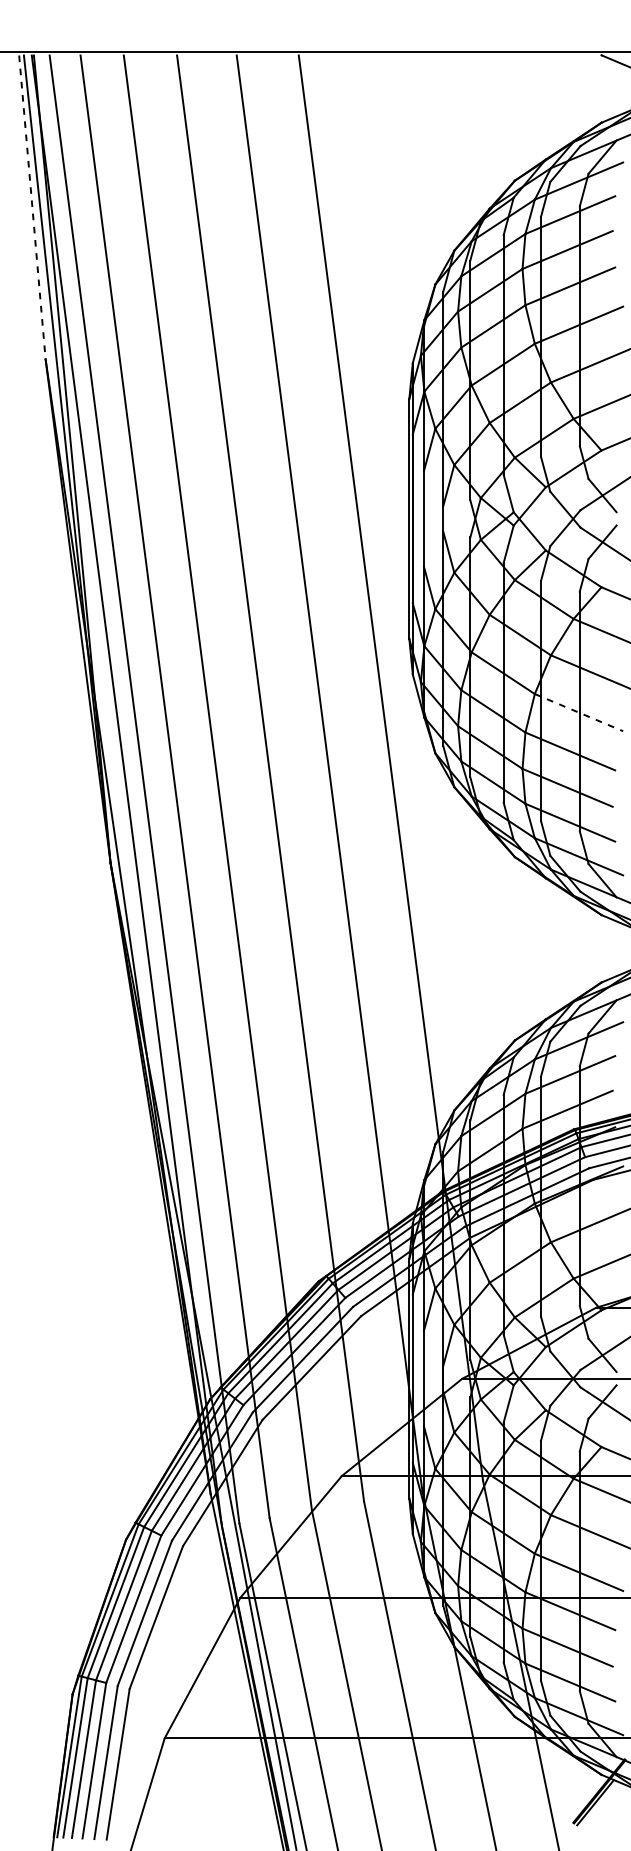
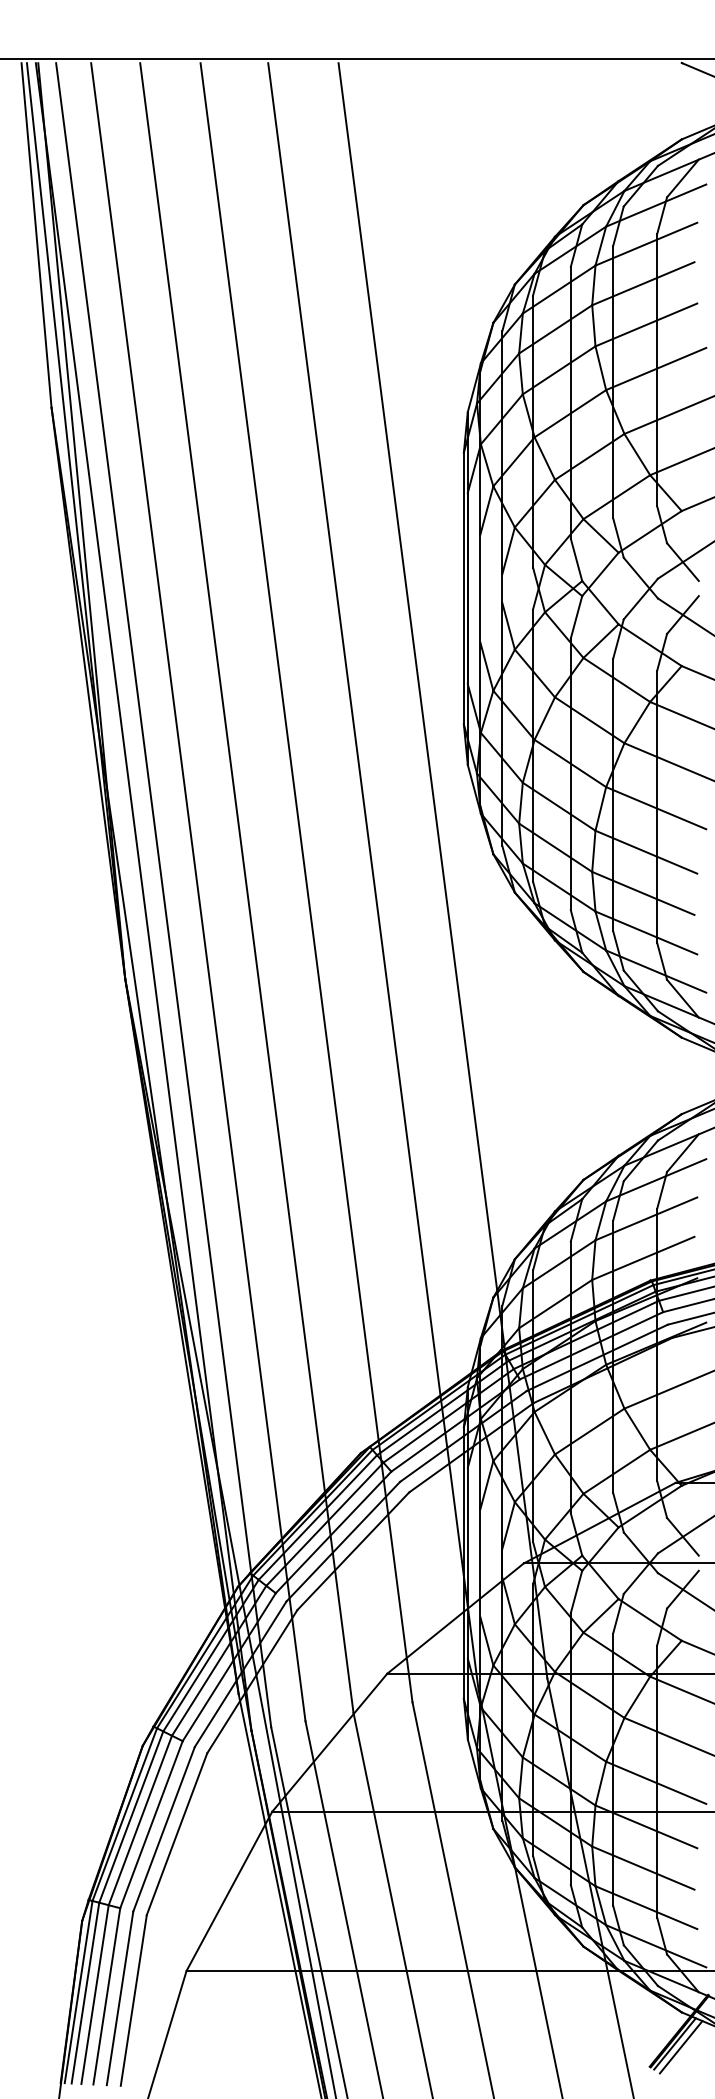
line: (32, 207) -> (36, 235), dashed -> solid
line: (579, 712) -> (656, 808), dashed -> solid
line: (600, 1805) -> (680, 2047), added

